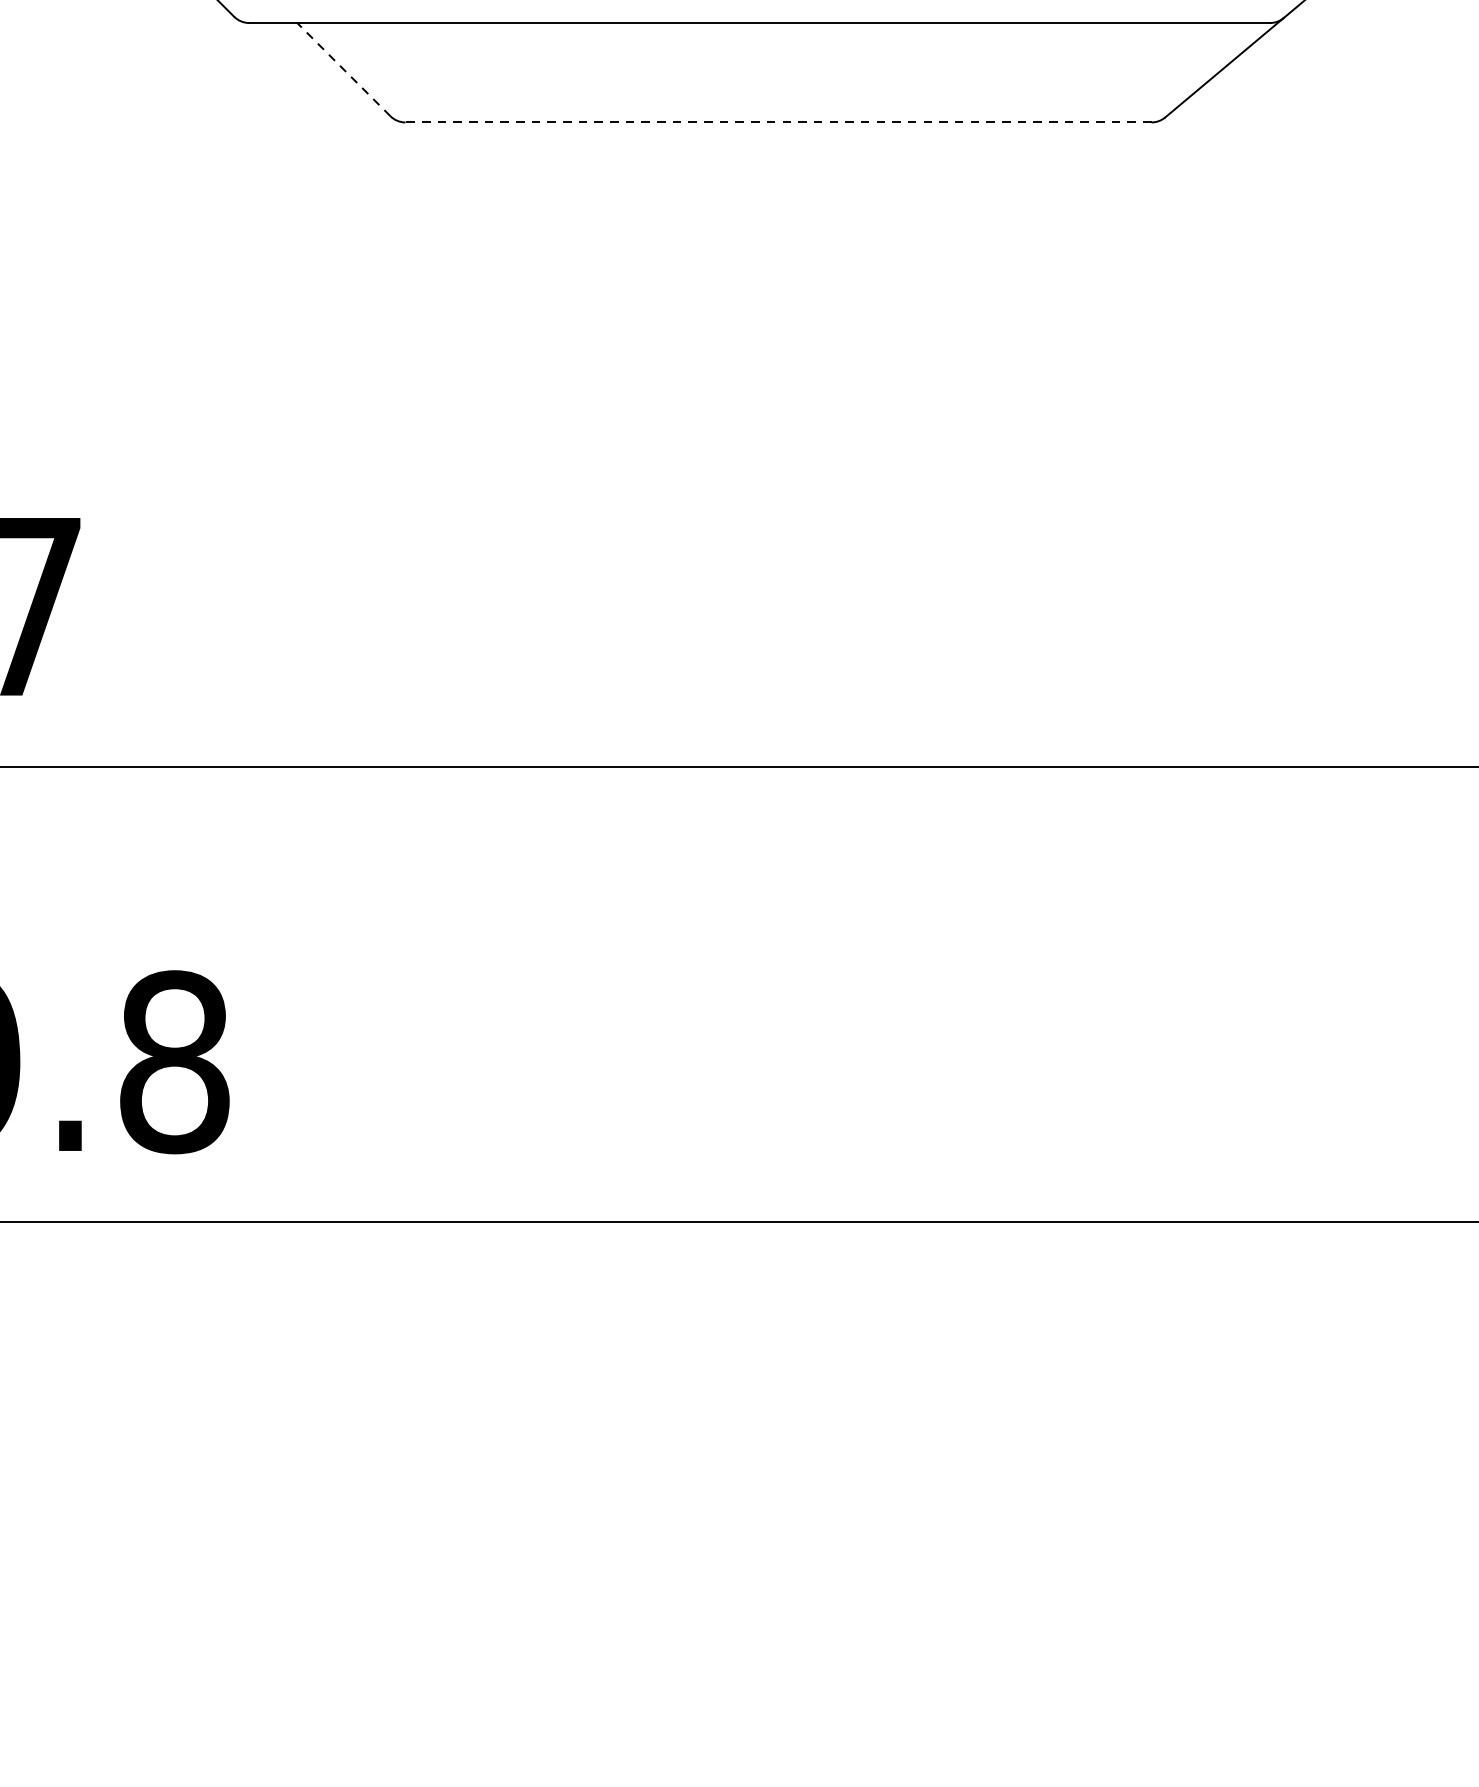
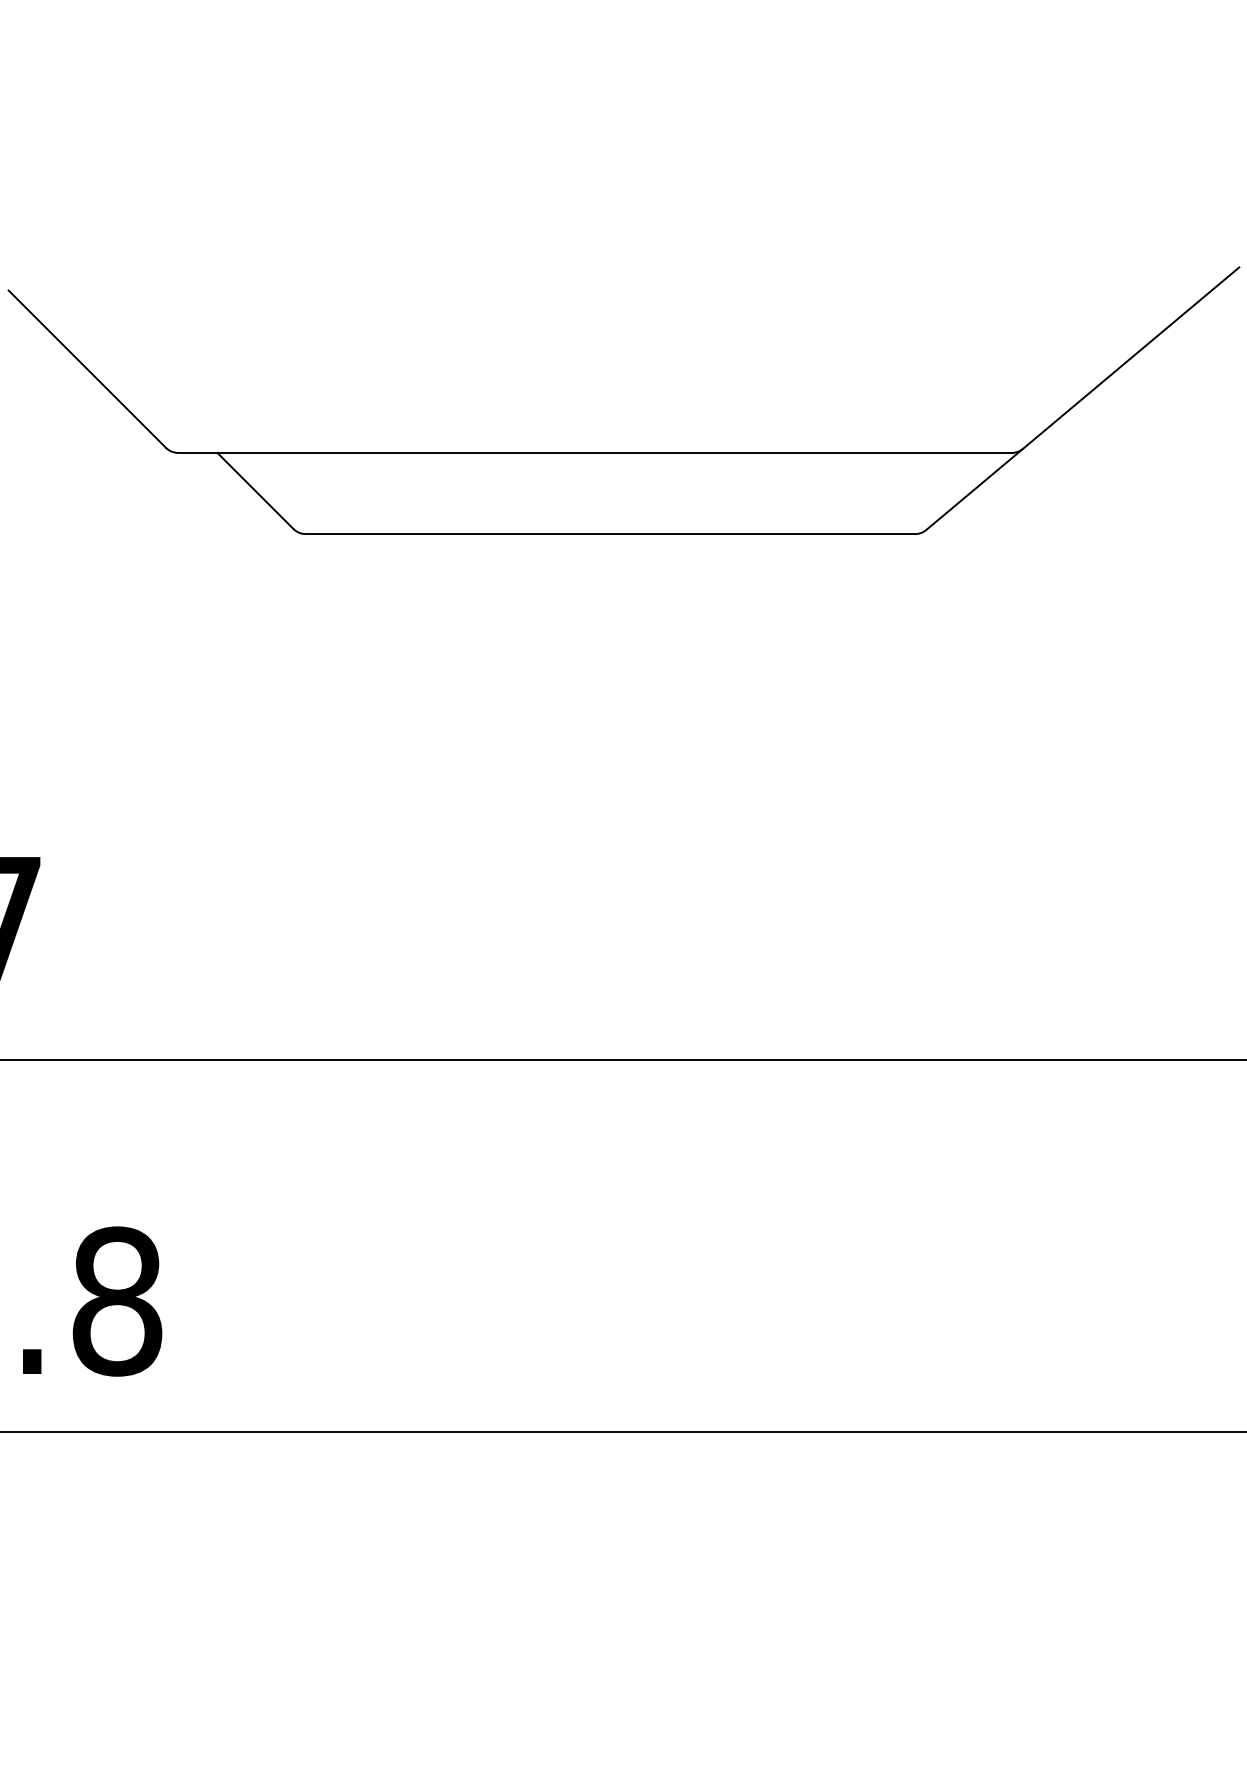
line: (343, 69) -> (255, 490), dashed -> solid
line: (778, 122) -> (610, 534), dashed -> solid

